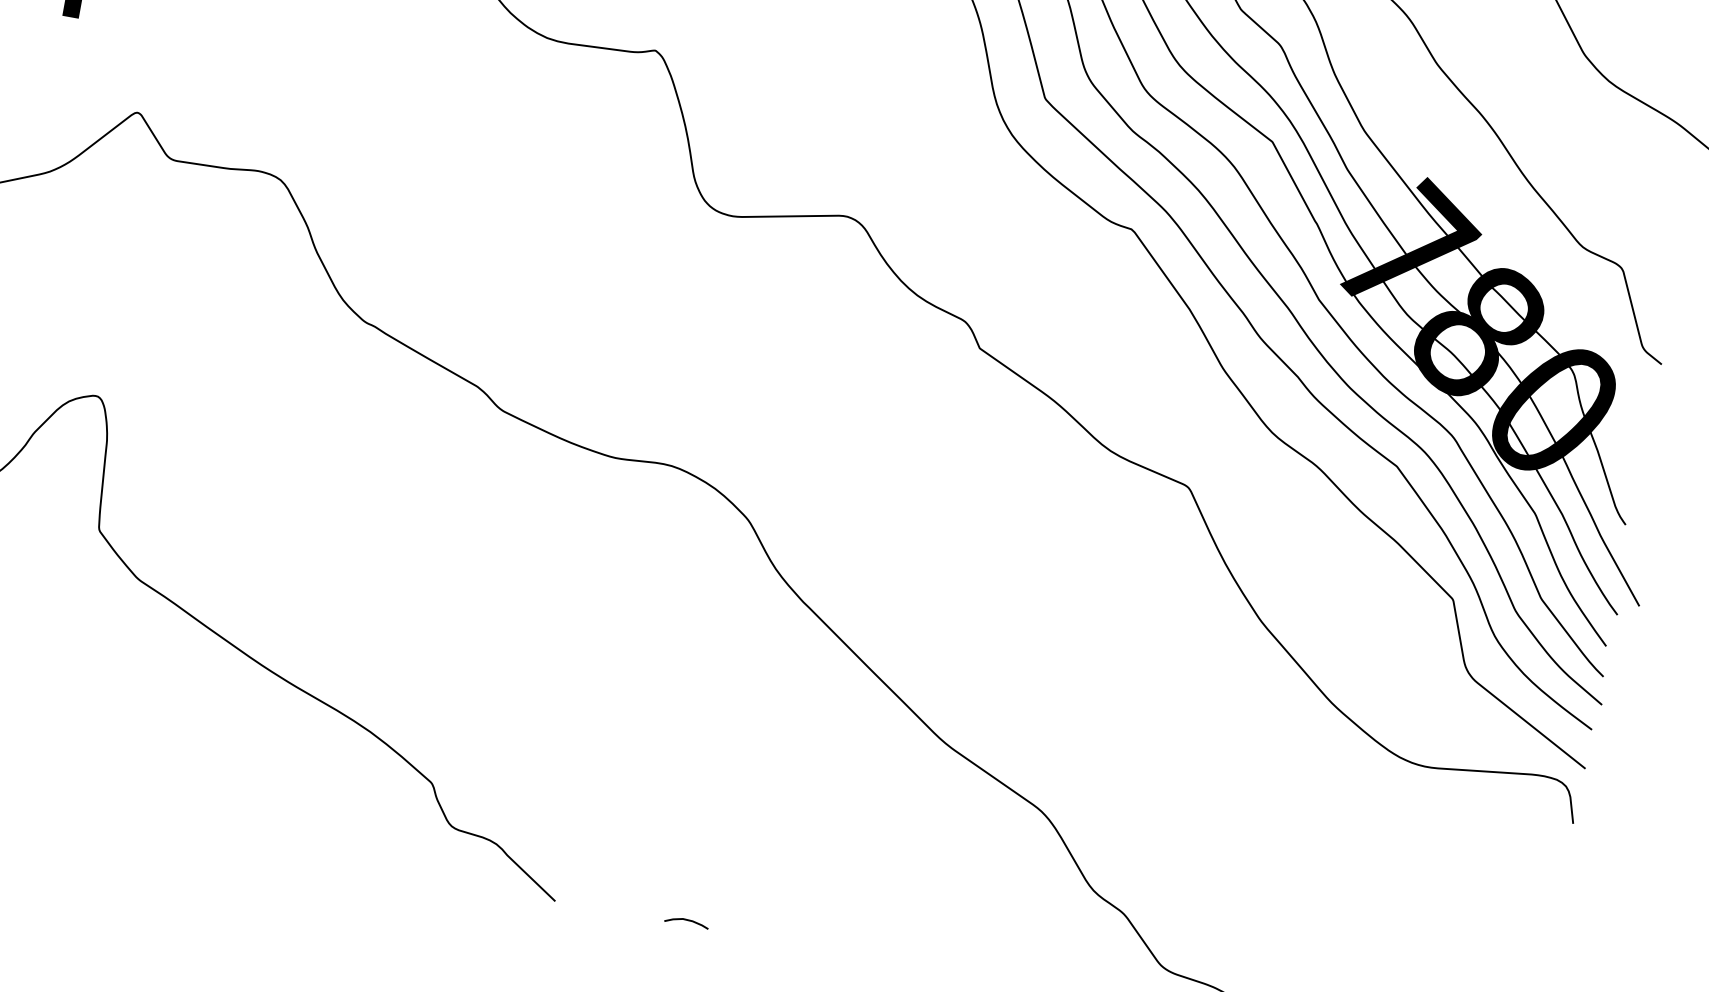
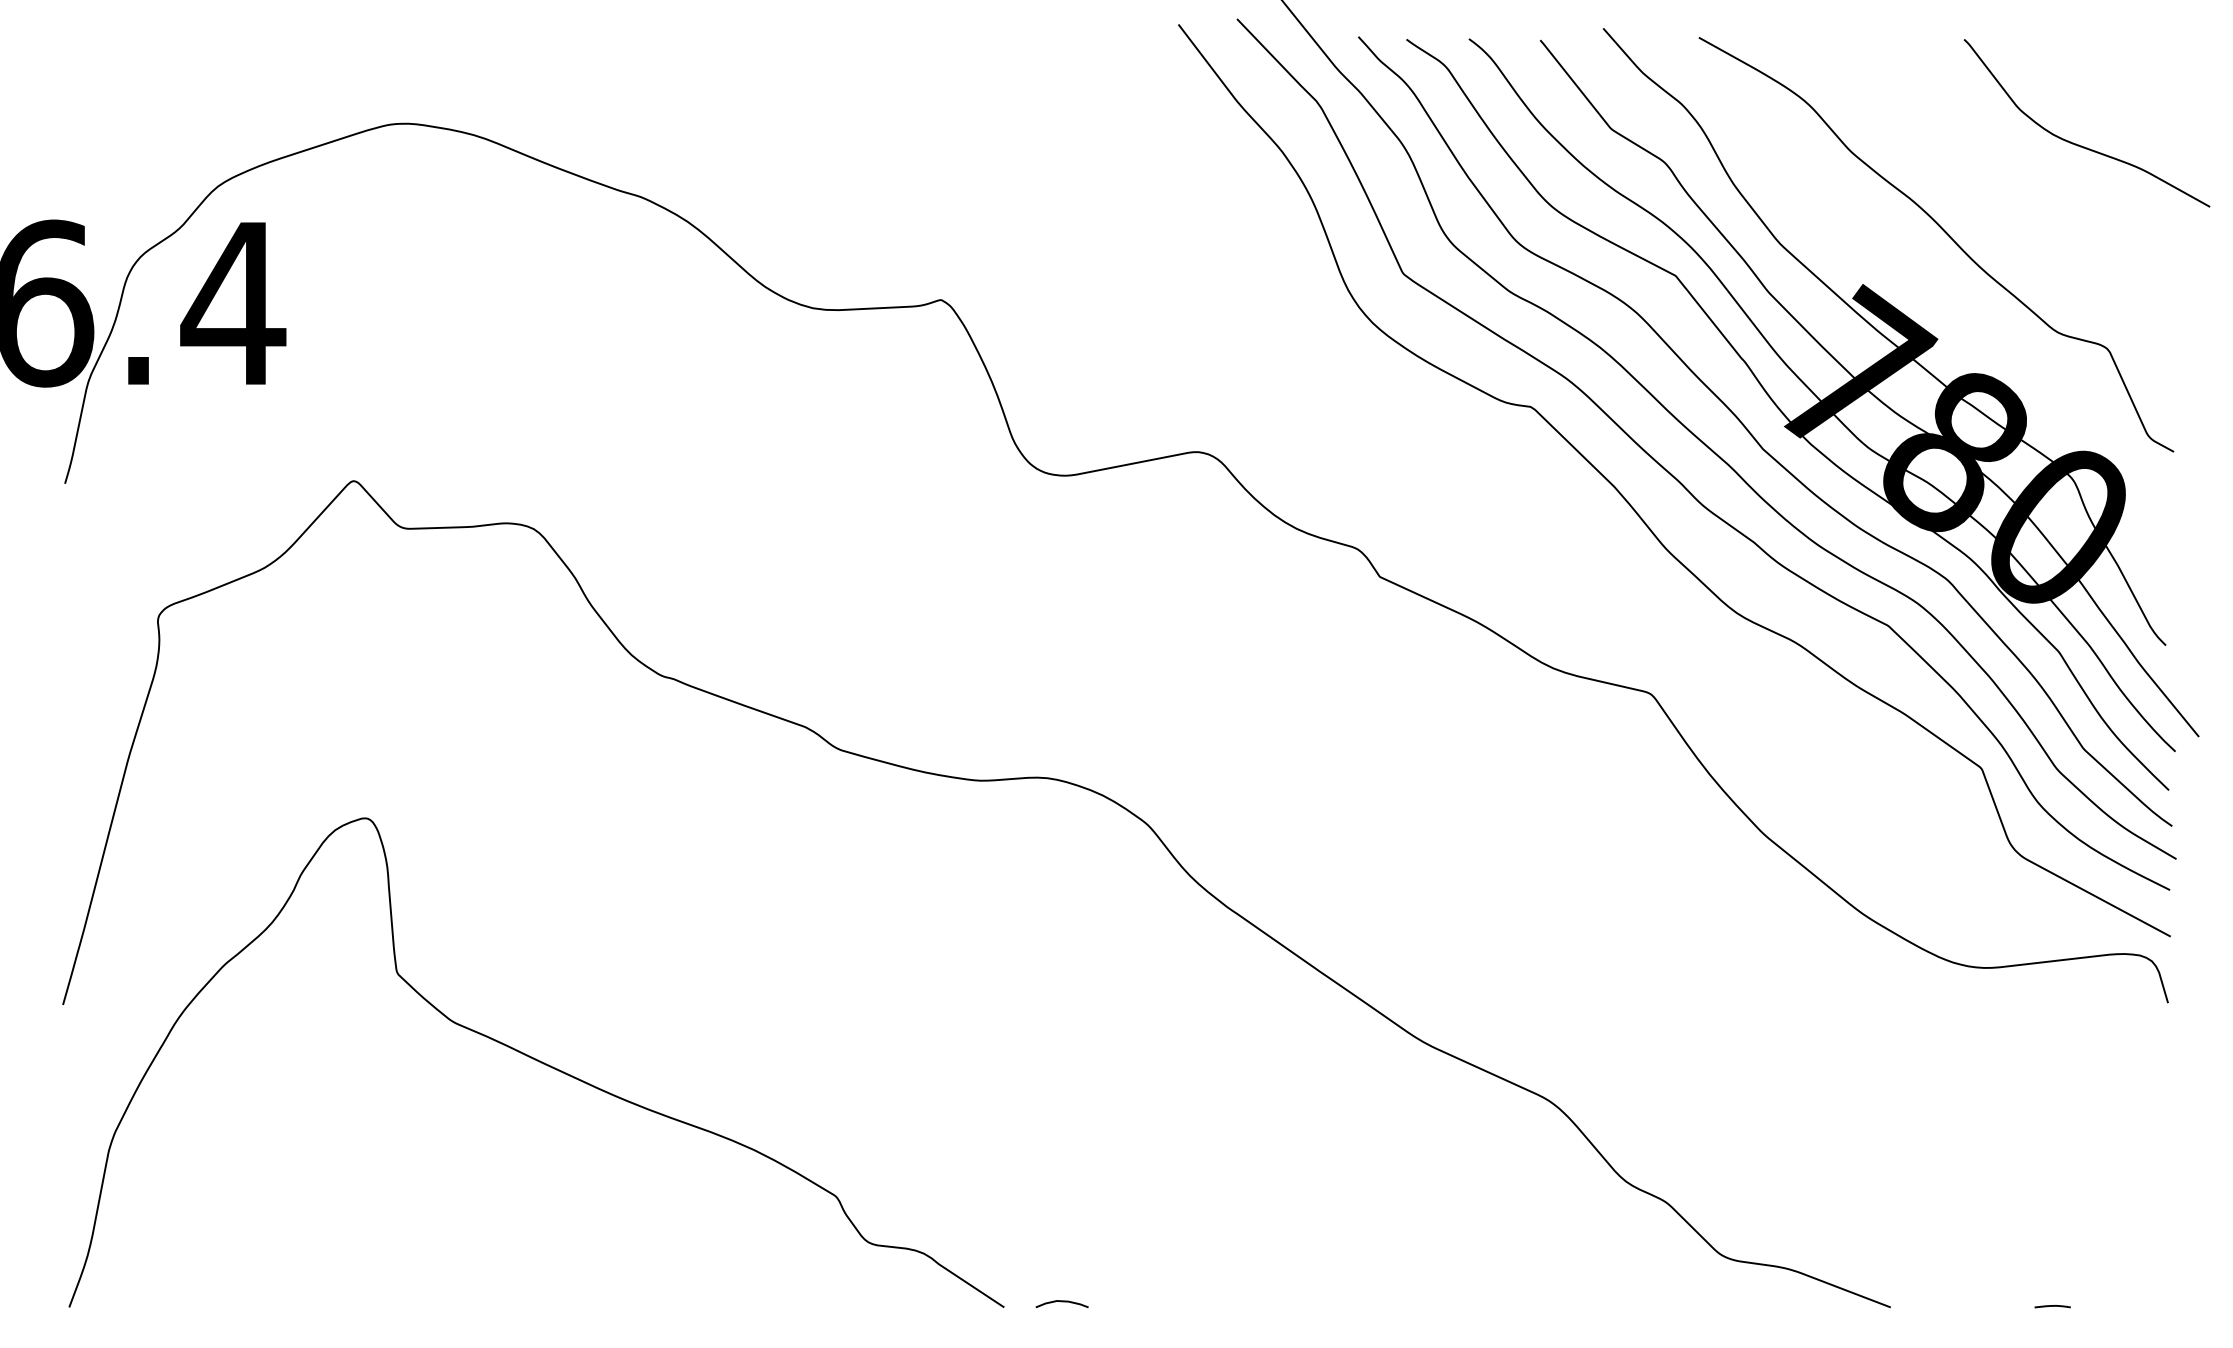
curve: (686, 920) -> (1061, 1302), moved

